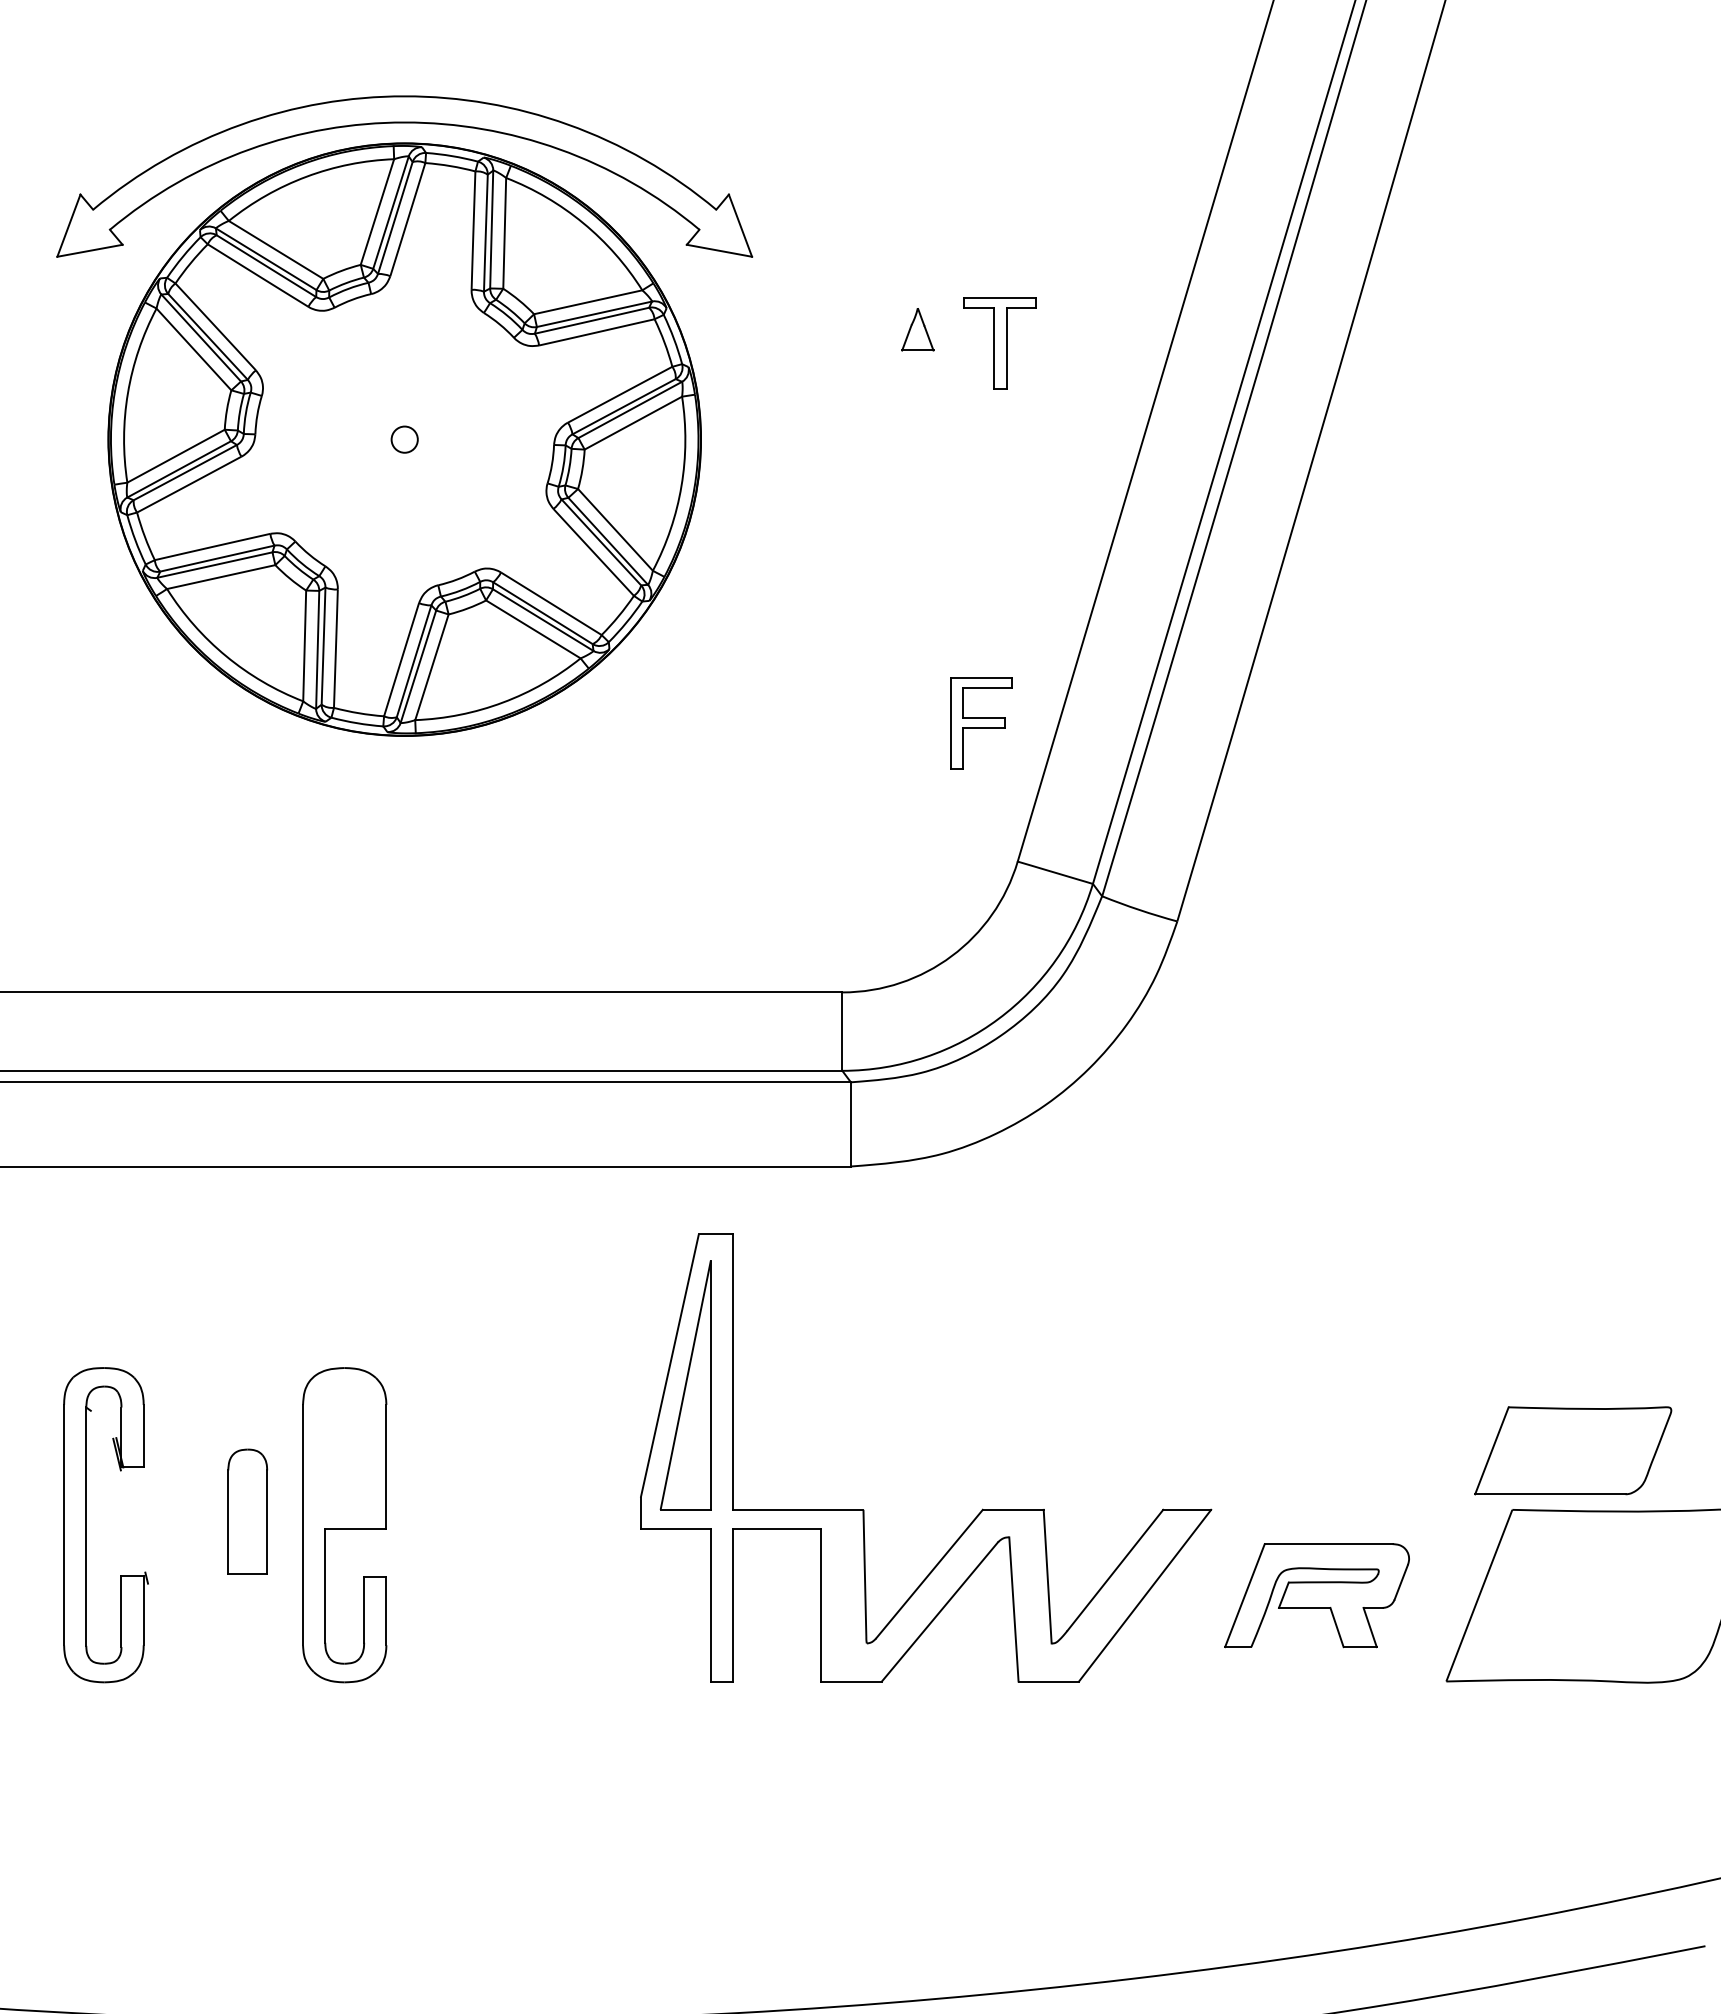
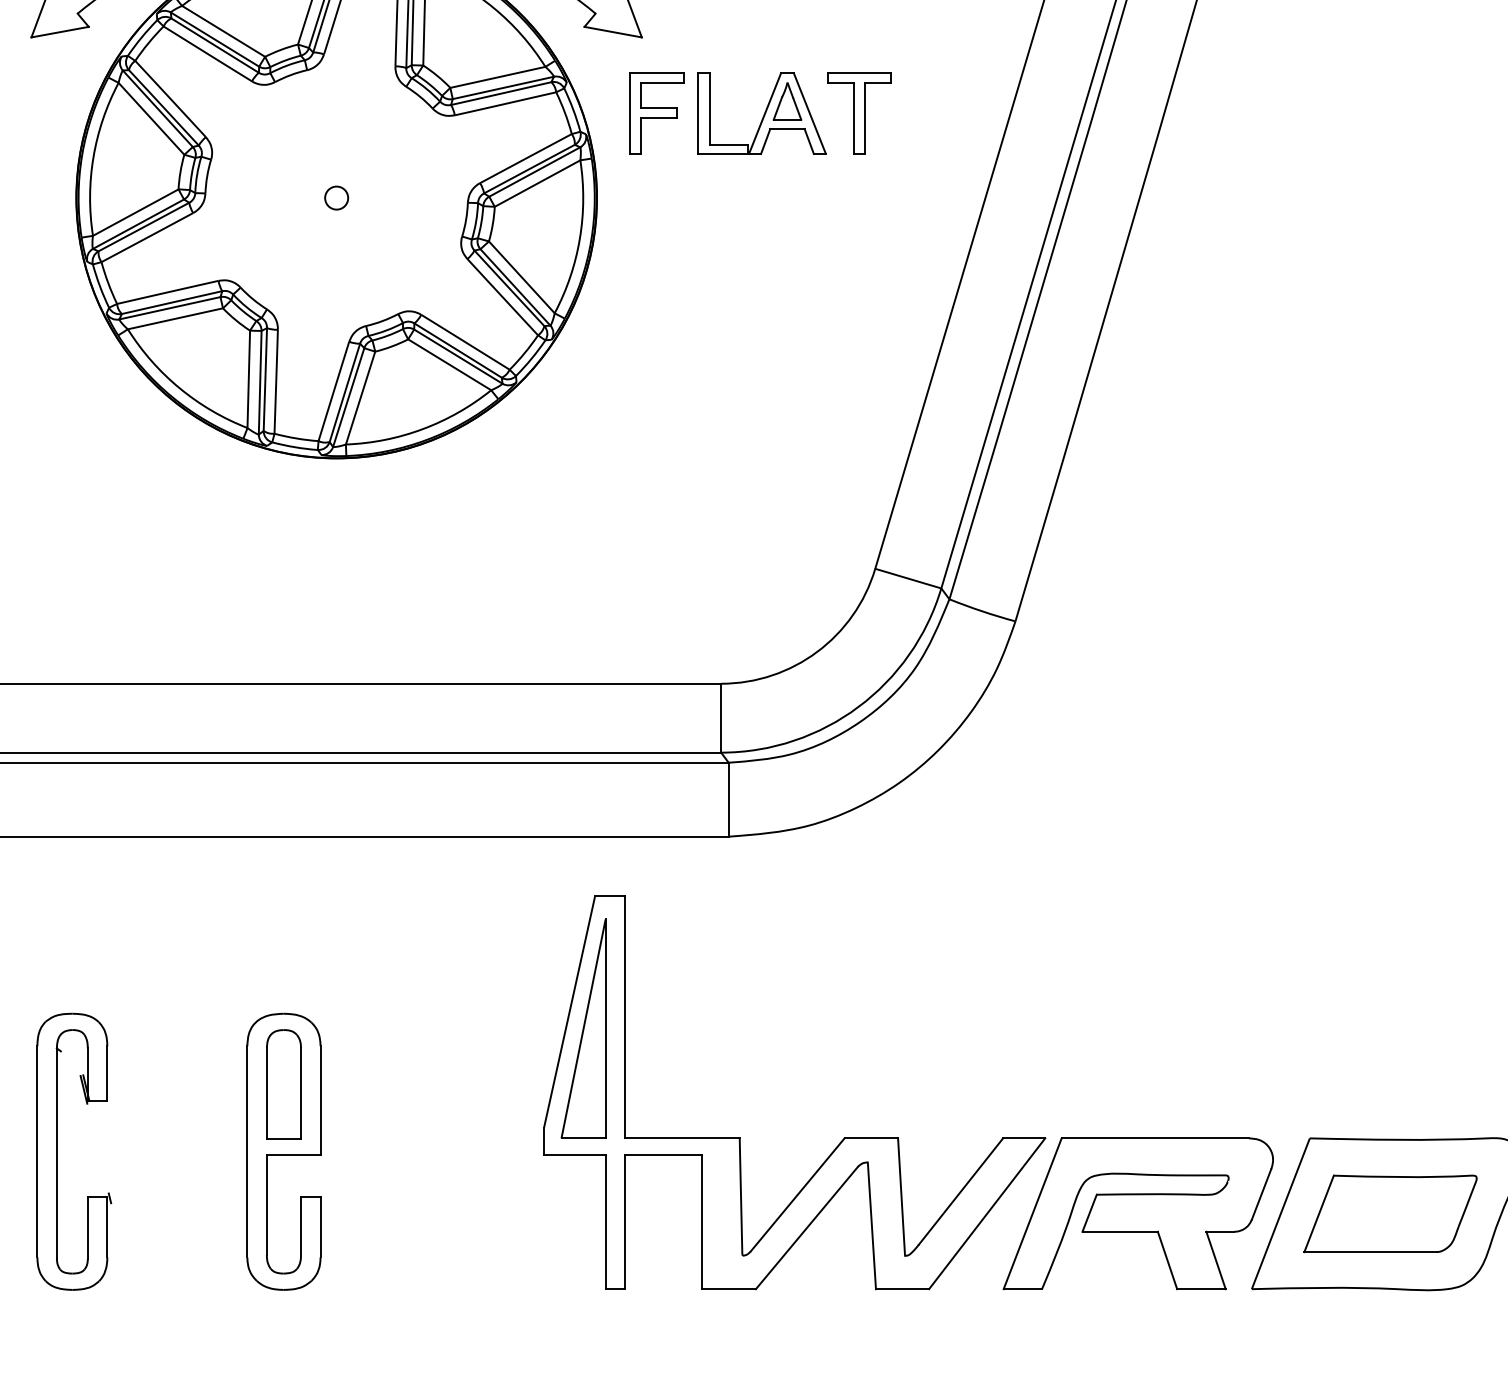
part: (888, 343) -> (761, 113), added
part: (981, 723) -> (657, 113), moved
part: (1573, 1450) -> (1390, 1213), moved
part: (247, 1511) -> (283, 1084), moved
part: (1316, 1595) -> (1137, 1213), size x1.67

